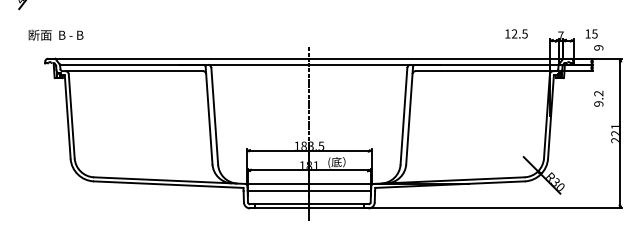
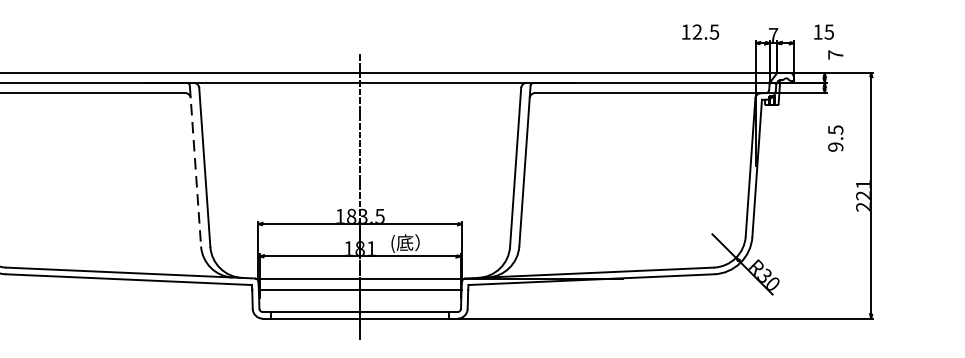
text: (598, 47) -> (835, 54), 9 -> 7
text: (598, 93) -> (835, 129), 9.2 -> 9.5
line: (209, 115) -> (196, 166), solid -> dashed

